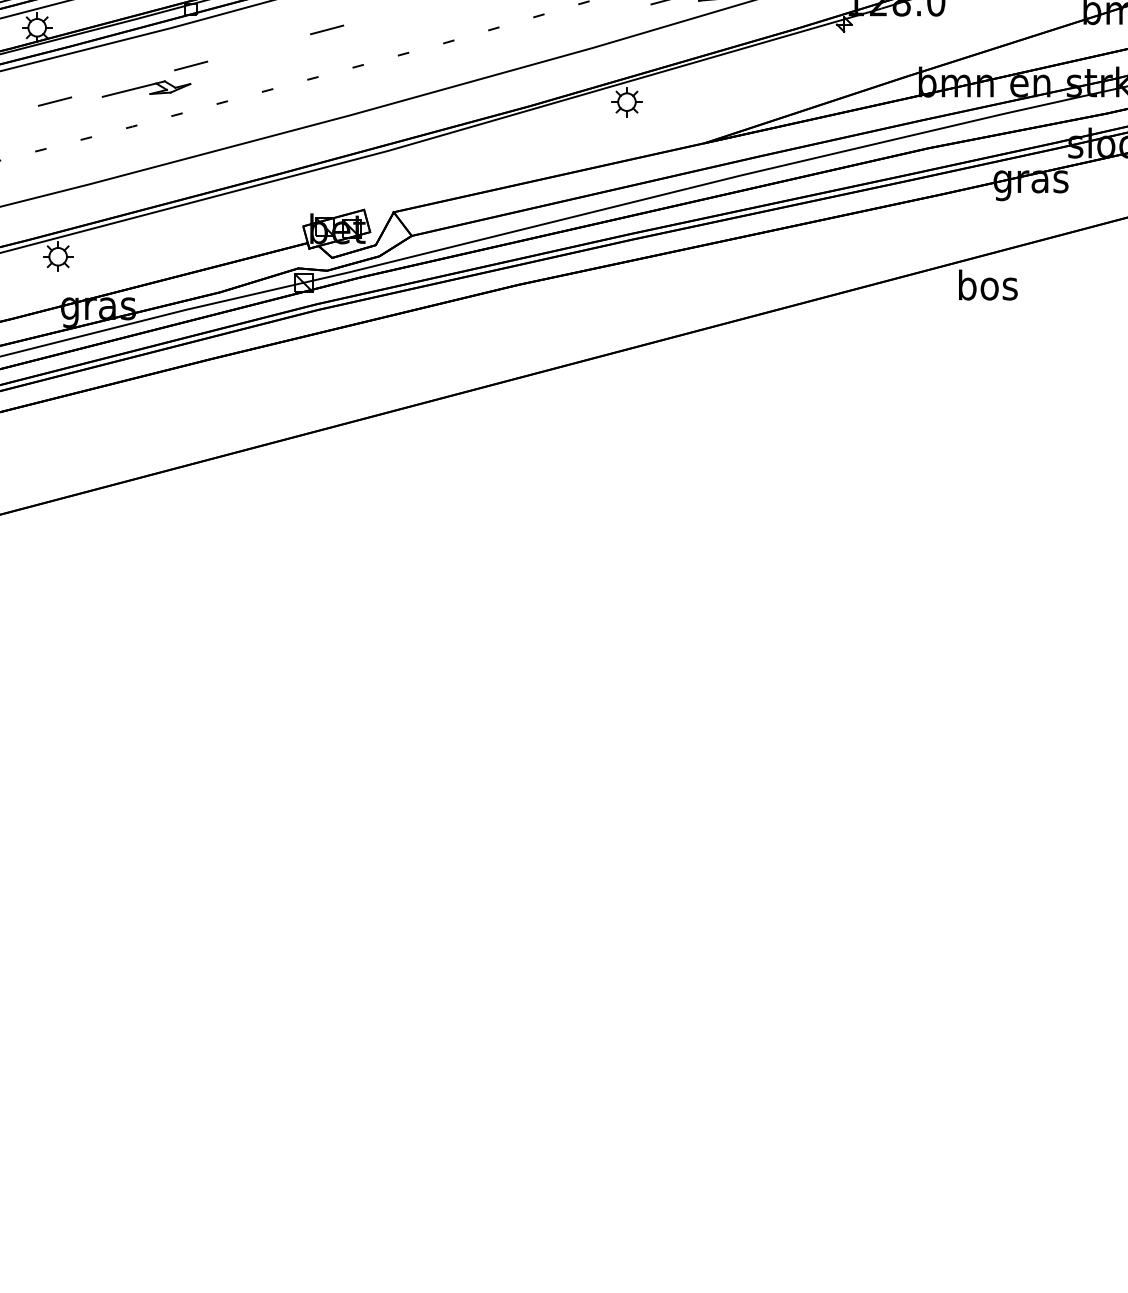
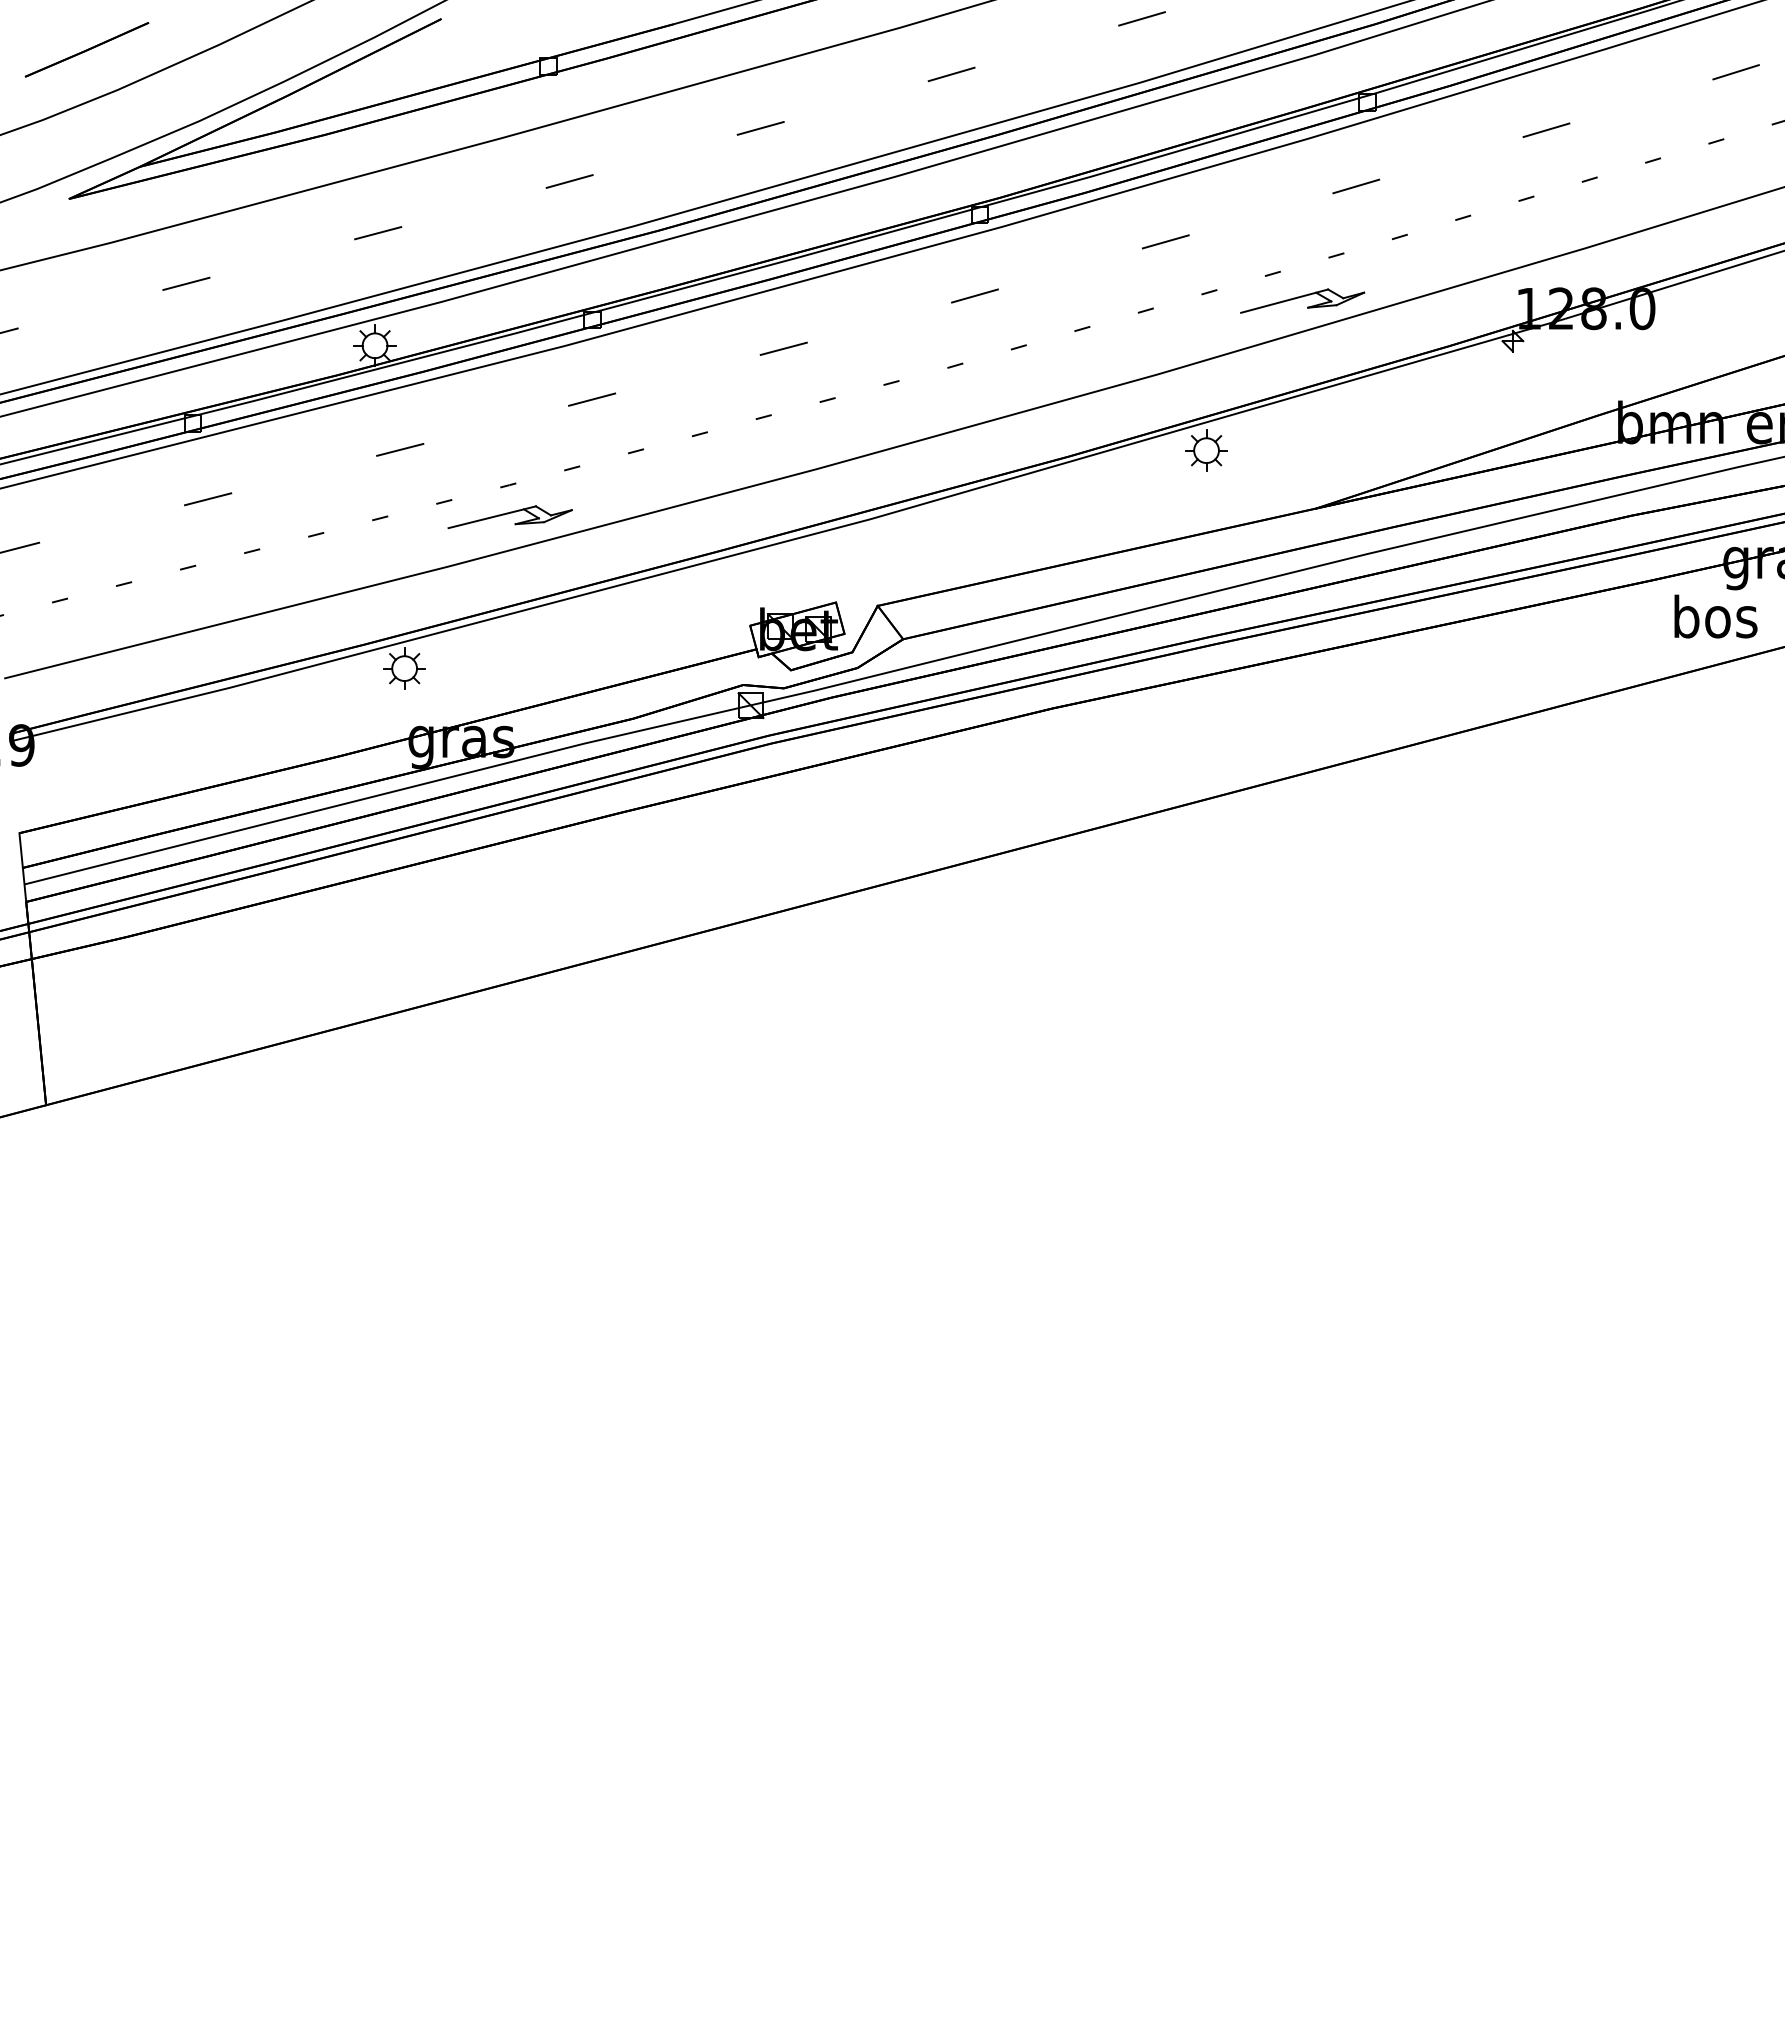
part: (146, 89) -> (509, 517), moved
text: (987, 285) -> (1715, 616), moved

